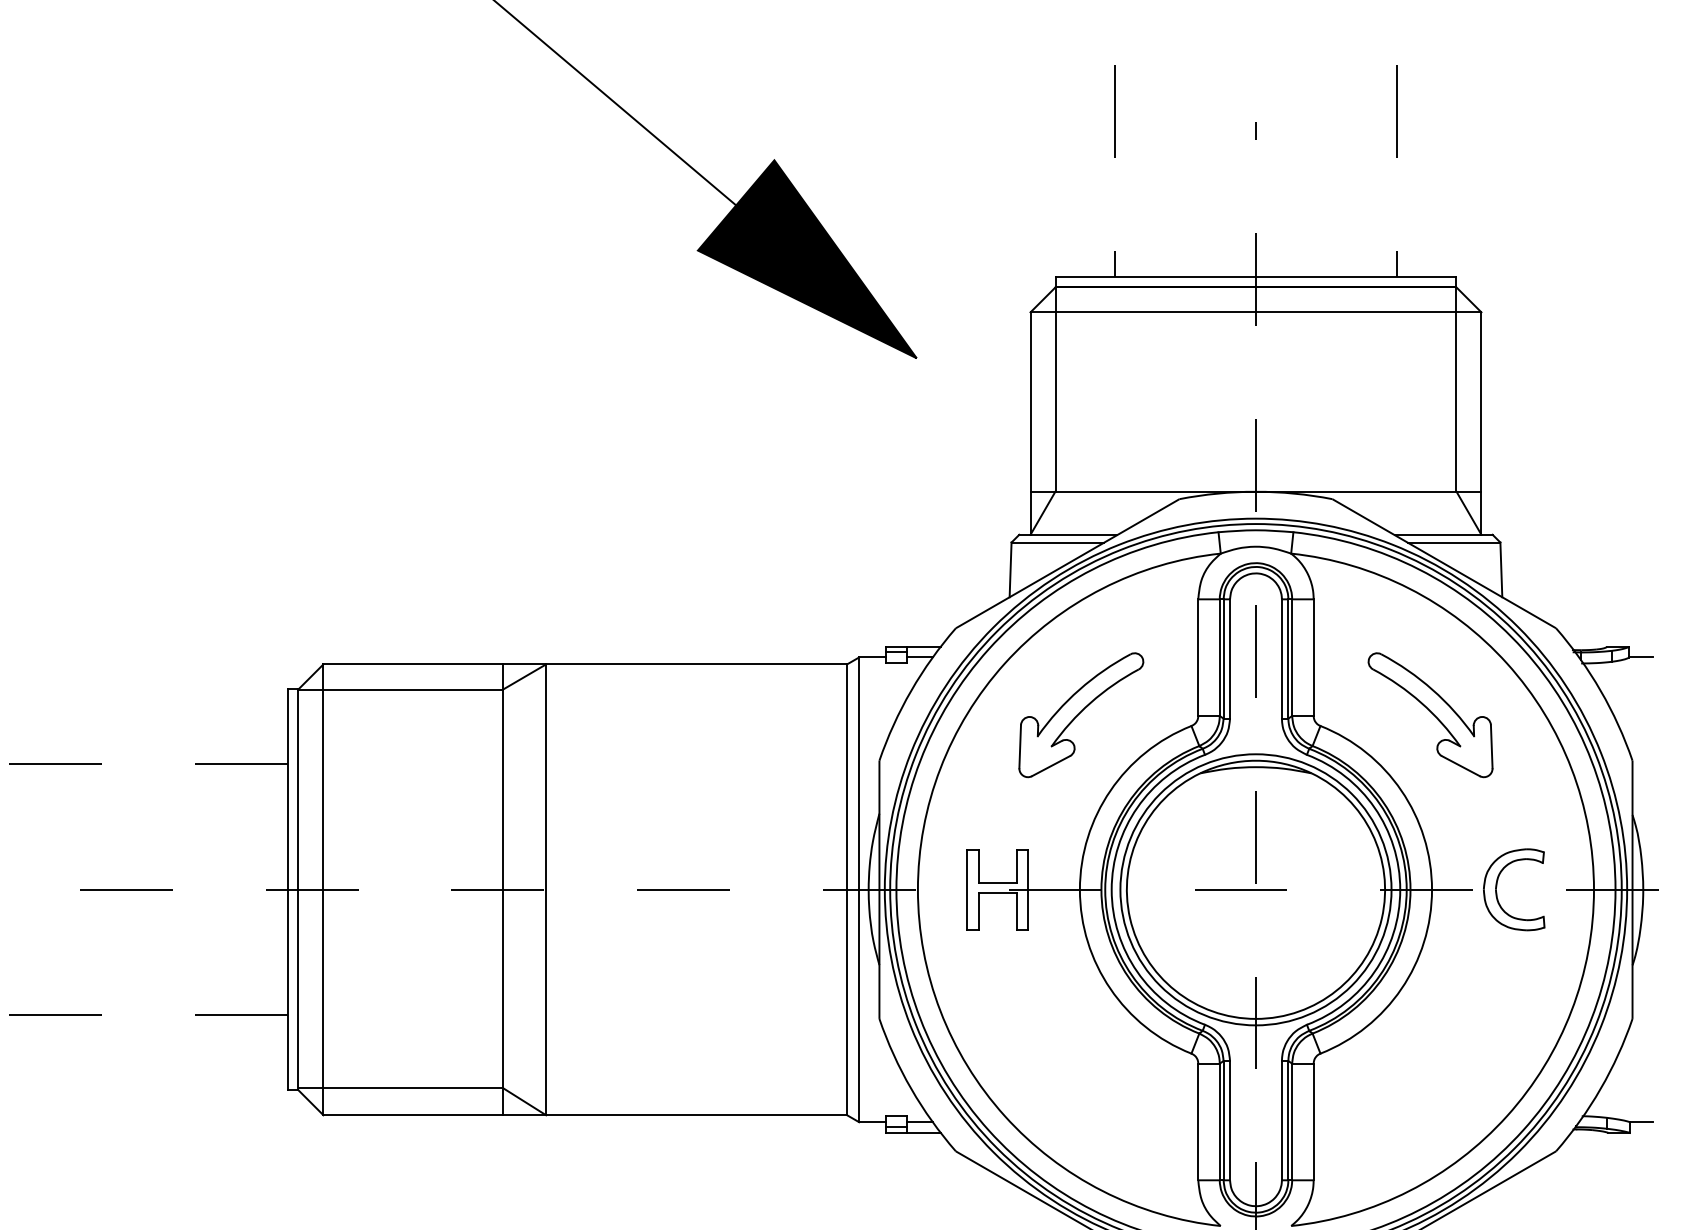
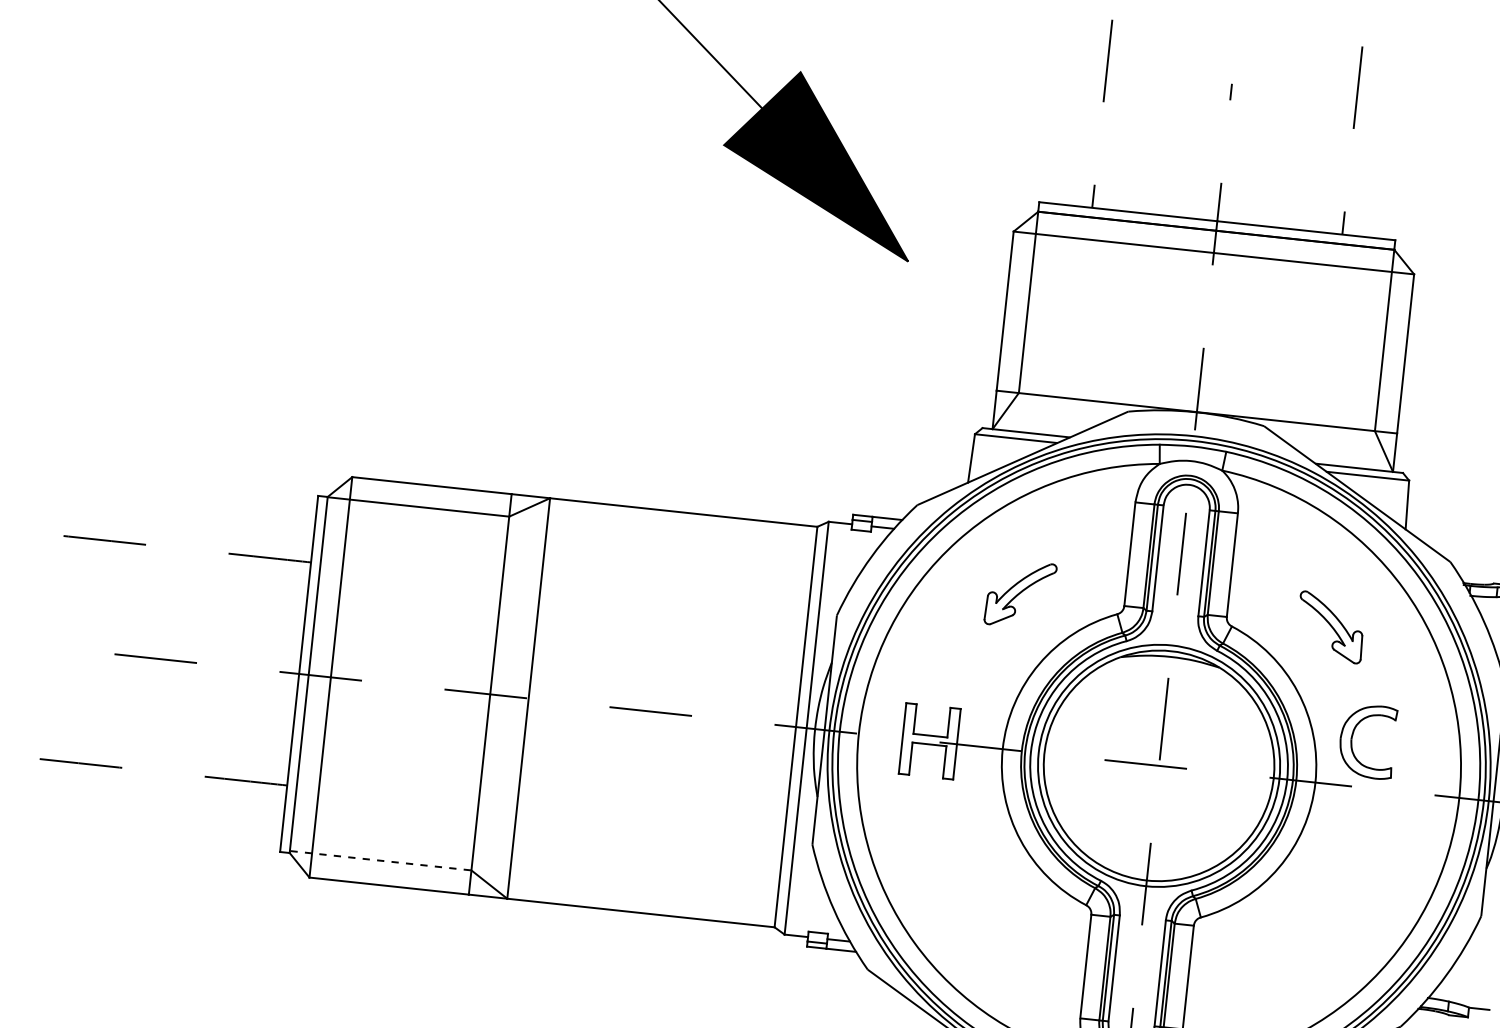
part: (1081, 715) -> (1020, 594), size x0.6
part: (1430, 715) -> (1330, 627), size x0.6
part: (1497, 886) -> (1353, 736), moved
line: (401, 1088) -> (381, 861), solid -> dashed

